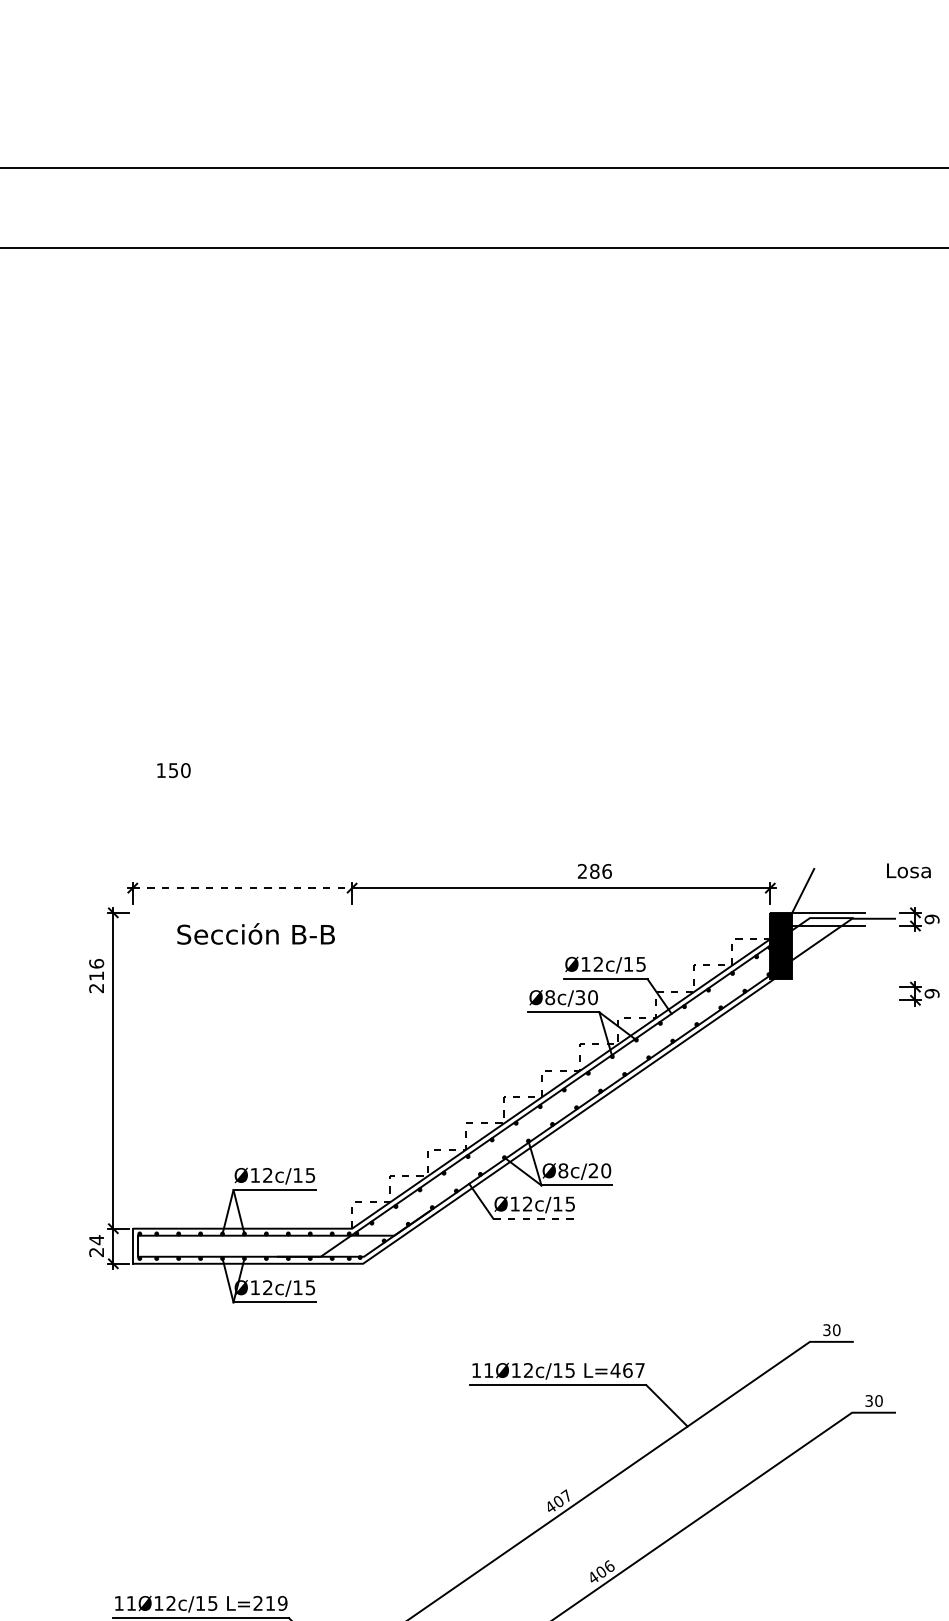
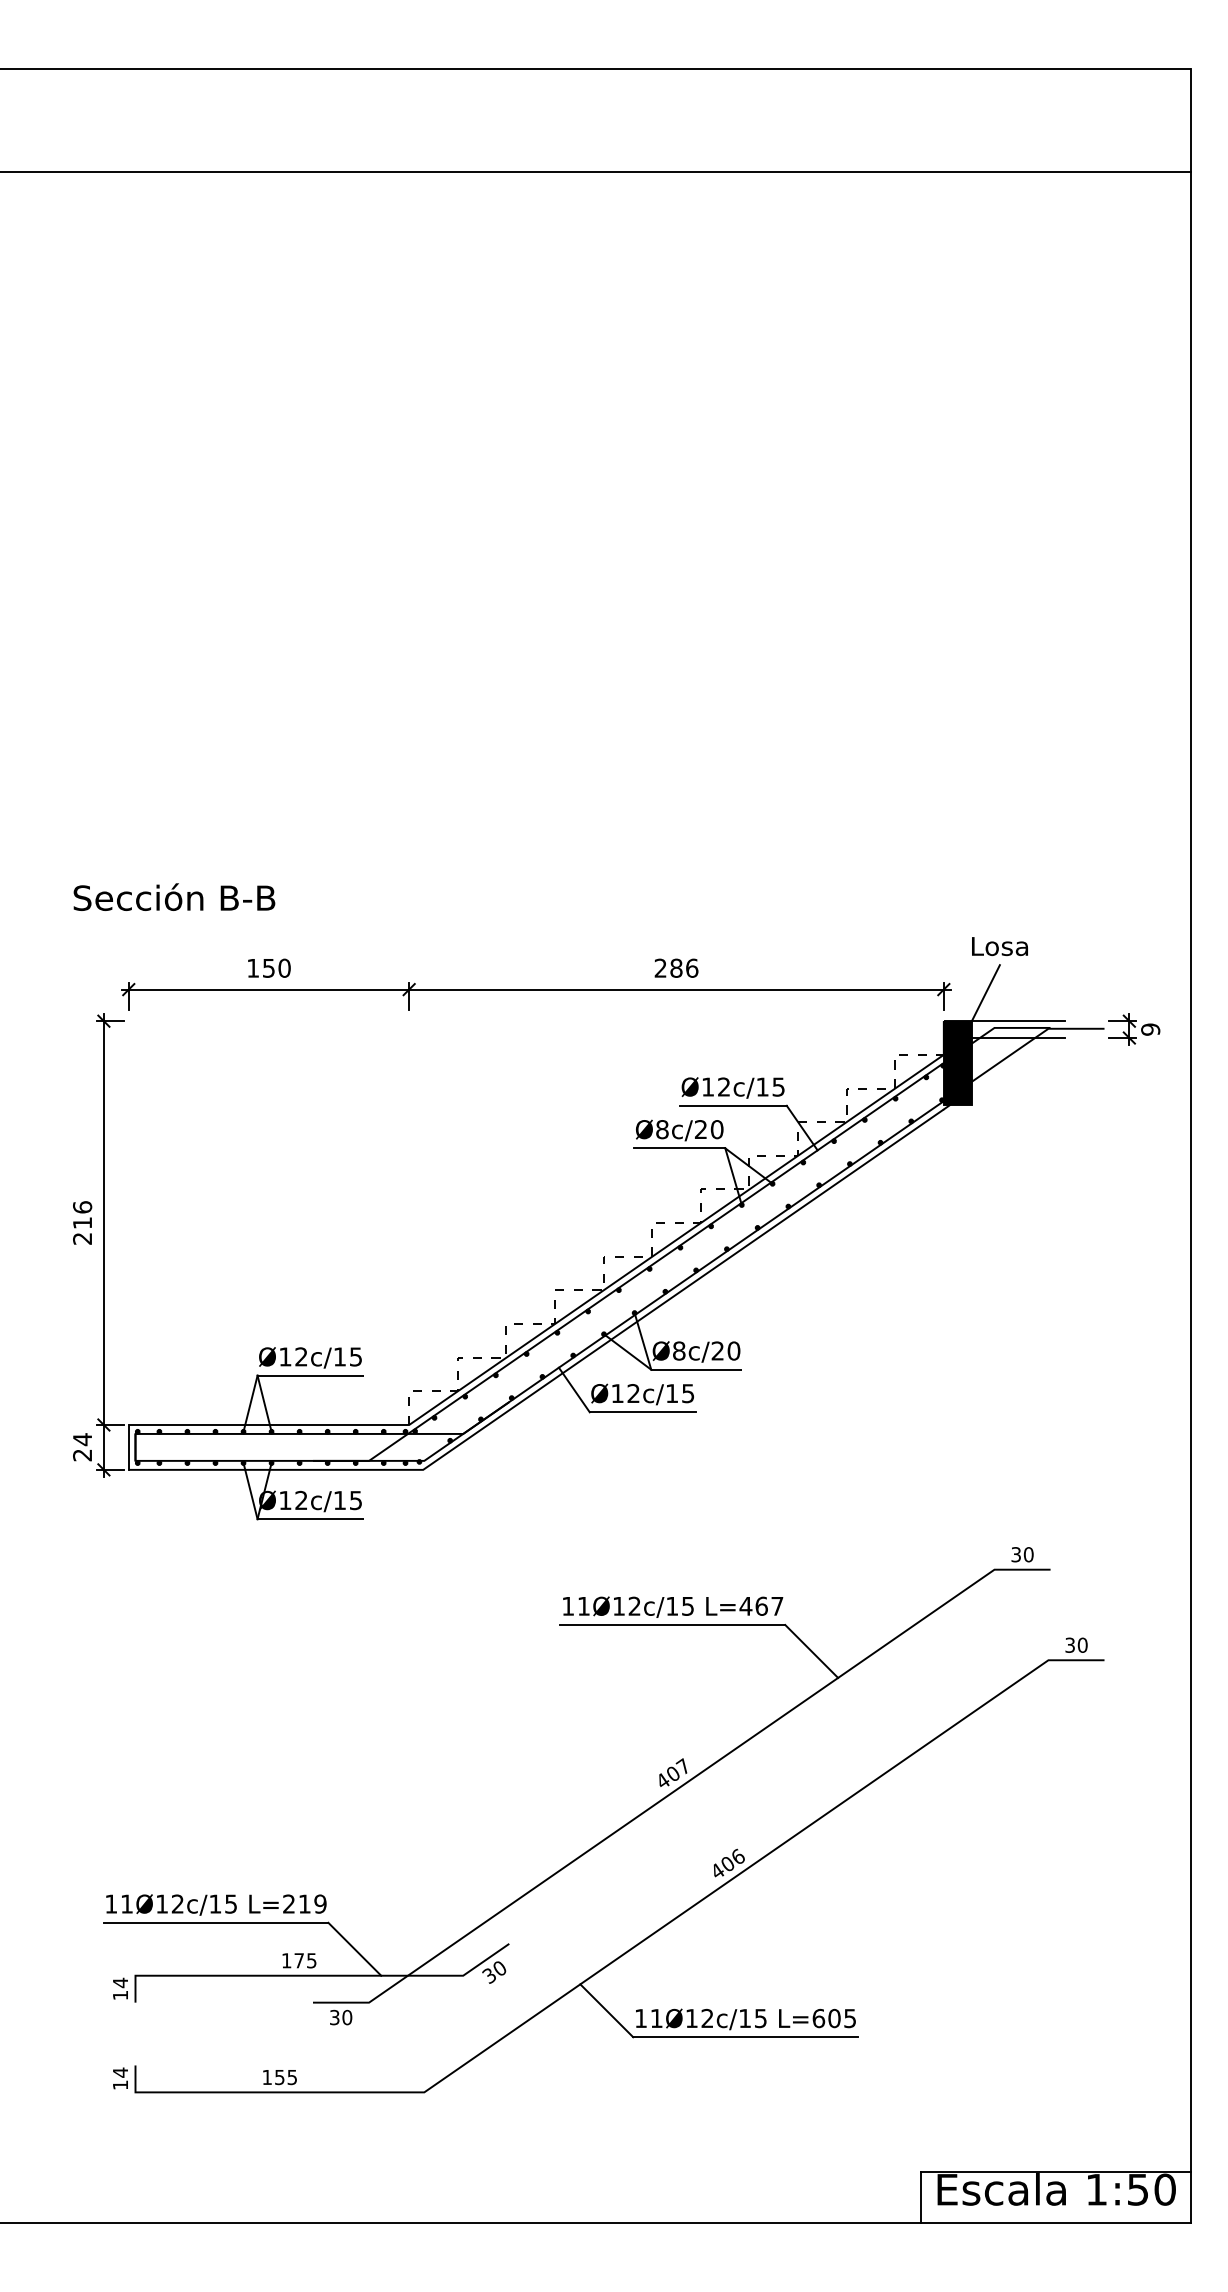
text: (174, 769) -> (269, 967), moved
text: (594, 870) -> (676, 967), moved
text: (908, 870) -> (999, 946), moved
line: (242, 888) -> (269, 989), dashed -> solid
text: (256, 933) -> (174, 896), moved
text: (96, 975) -> (82, 1222), moved
part: (919, 993) -> (1134, 1124), removed
text: (580, 997) -> (701, 1129), Ø8c/30 -> Ø8c/20
line: (535, 1218) -> (643, 1412), dashed -> solid

